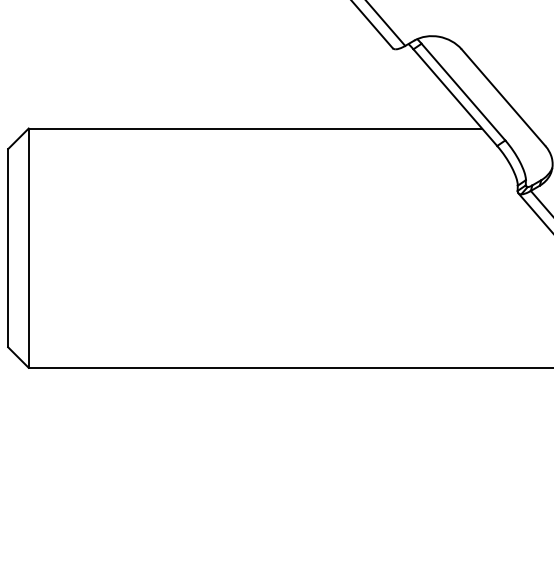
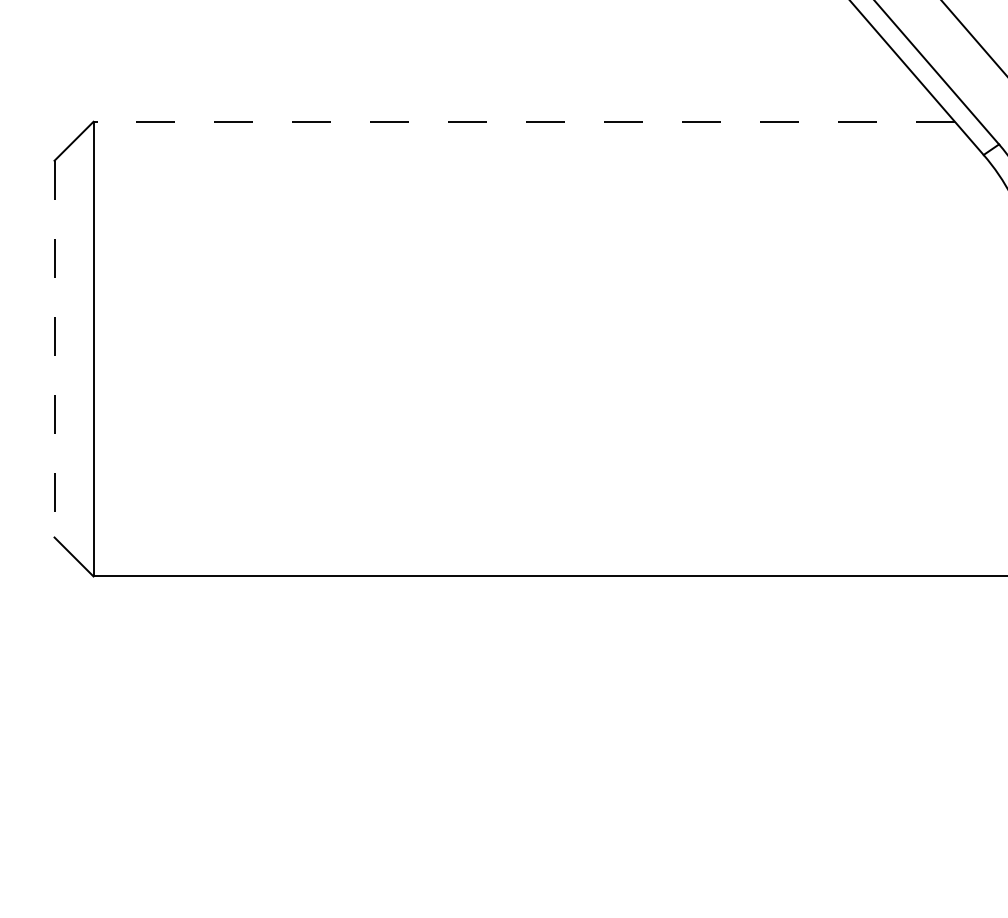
line: (255, 128) -> (524, 121), solid -> dashed
line: (8, 248) -> (55, 349), solid -> dashed

